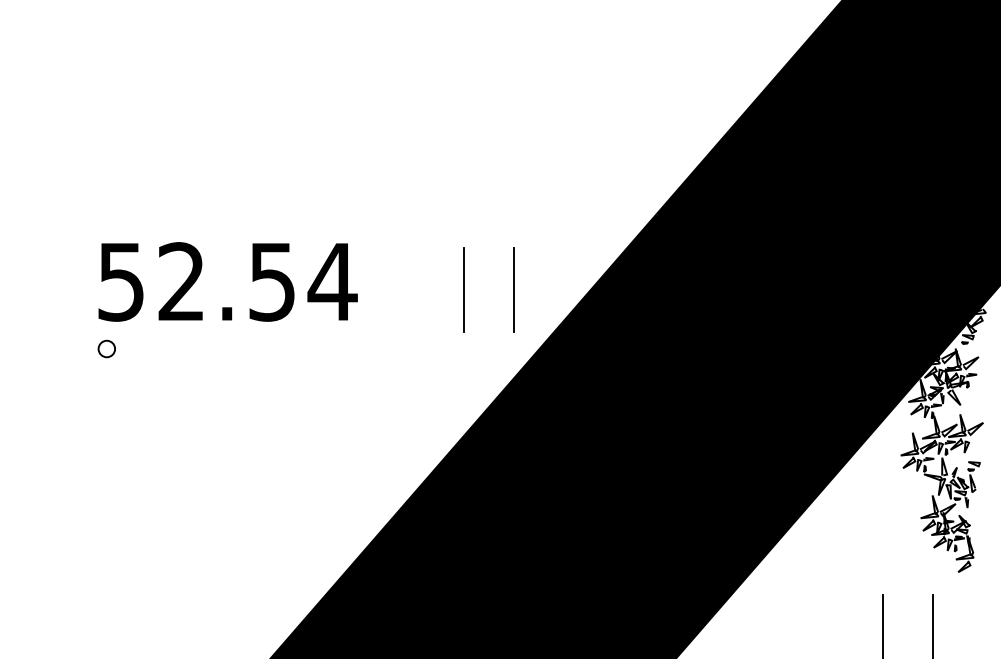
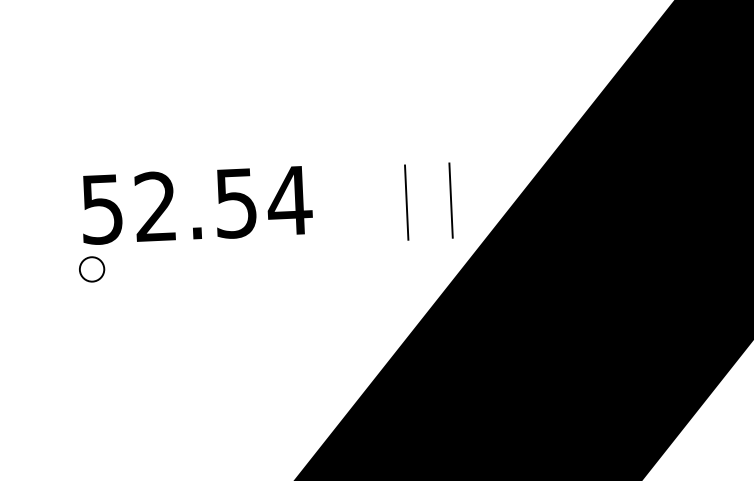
part: (106, 348) -> (91, 268), size x1.67

